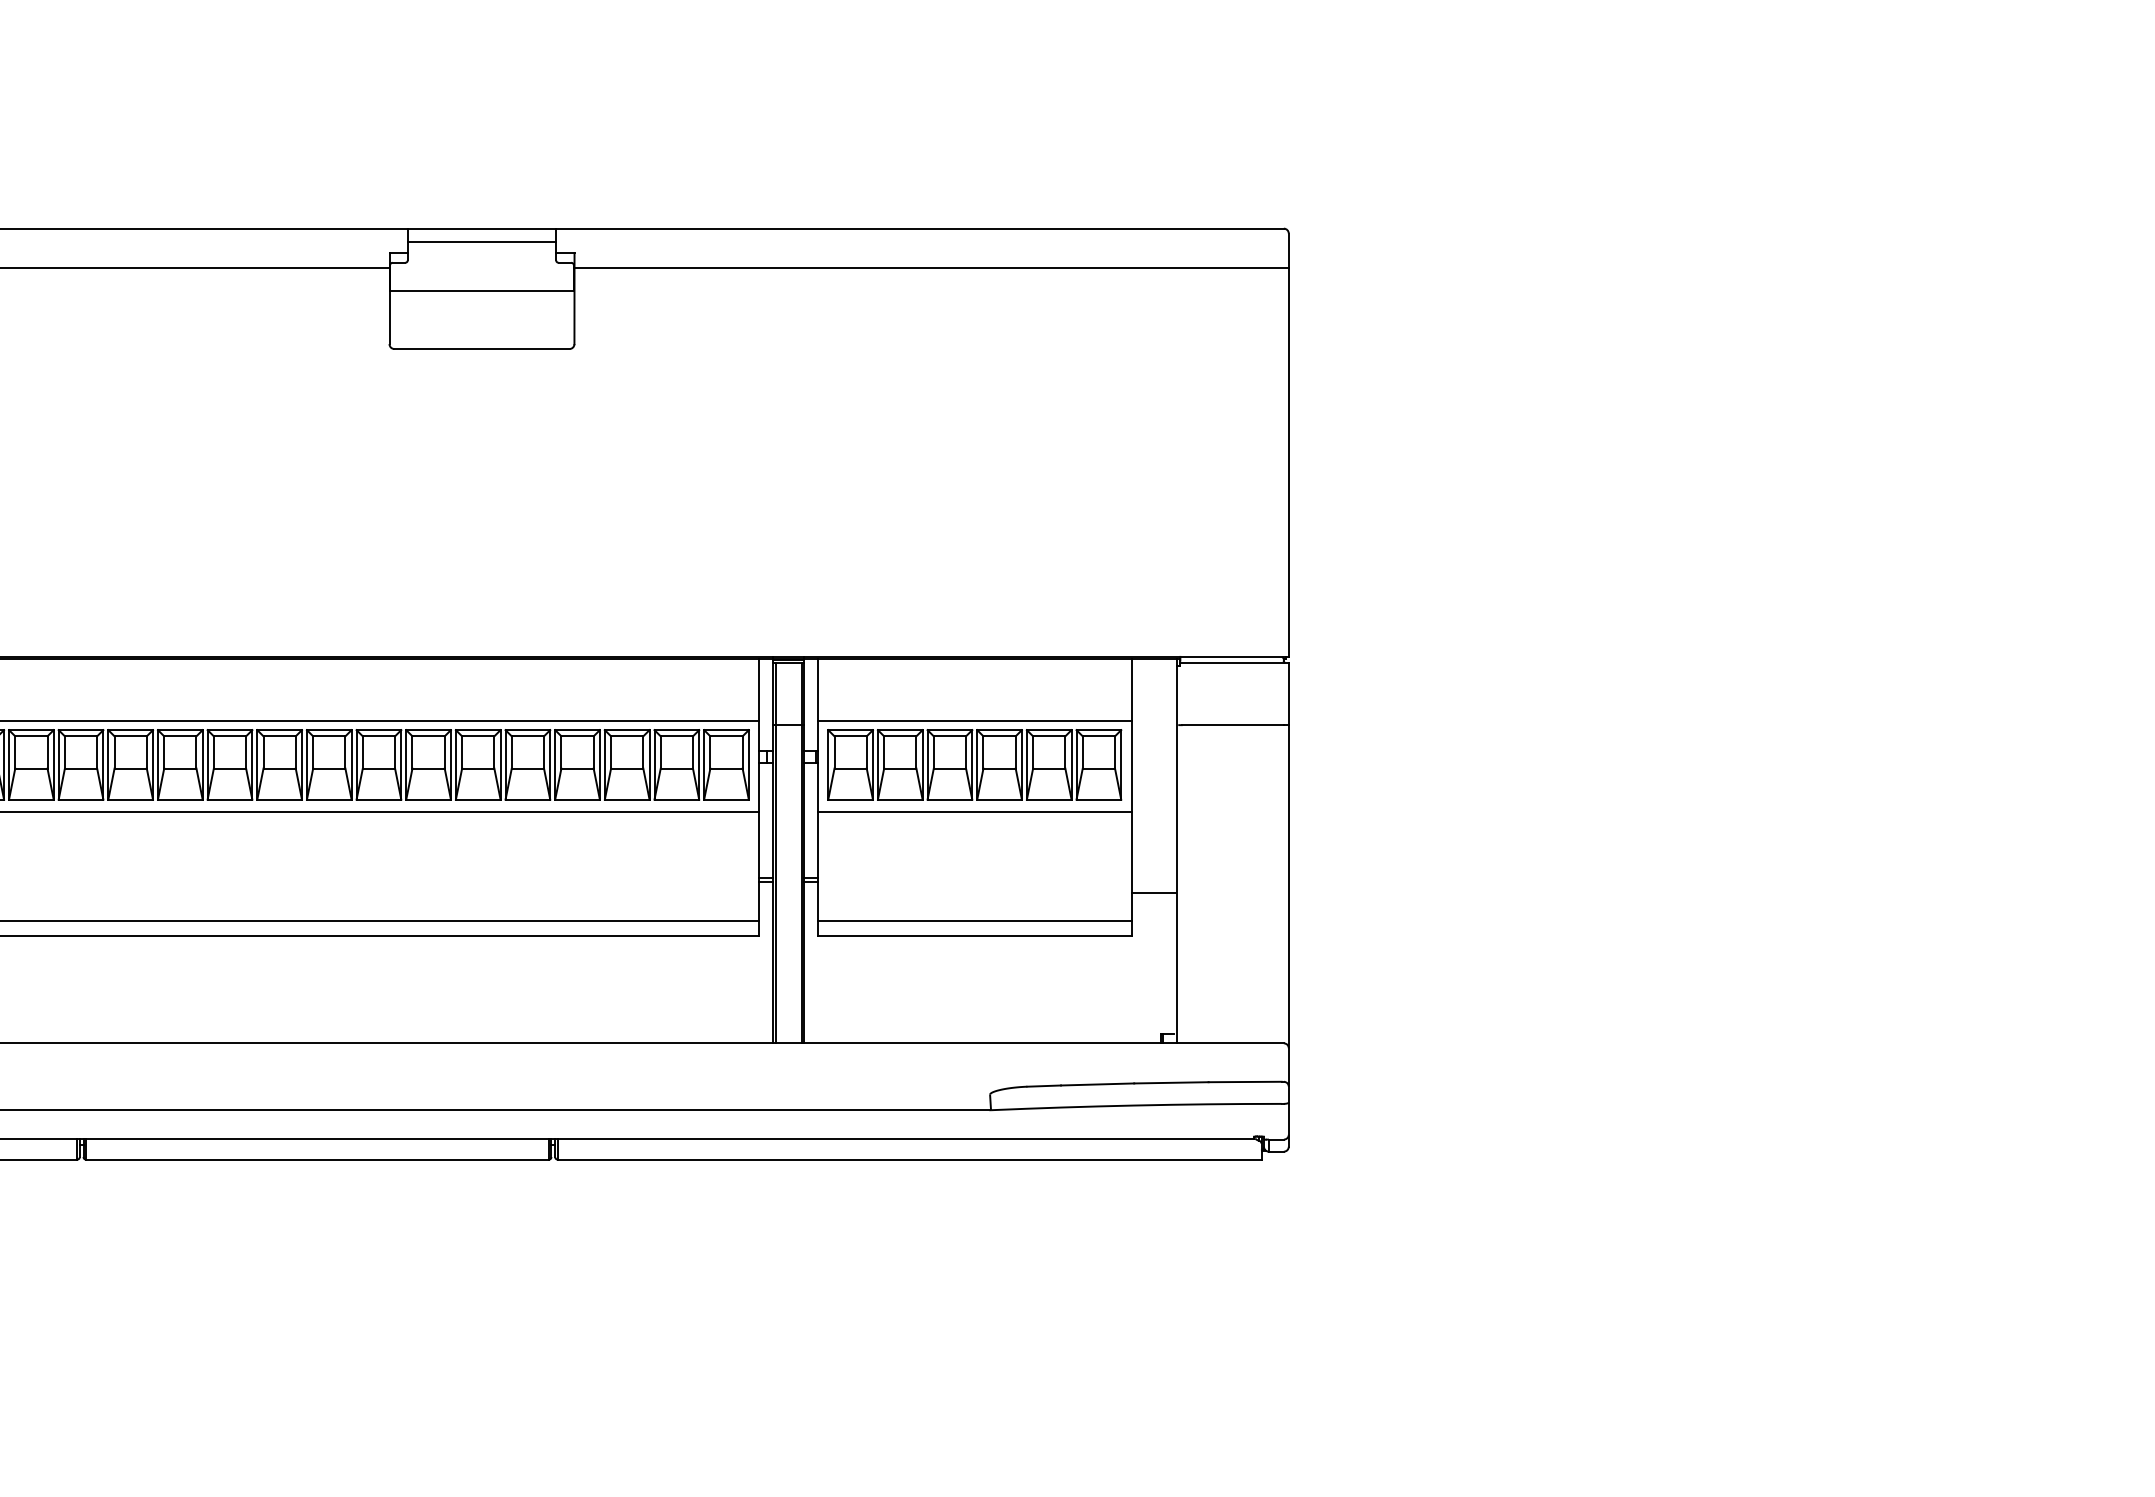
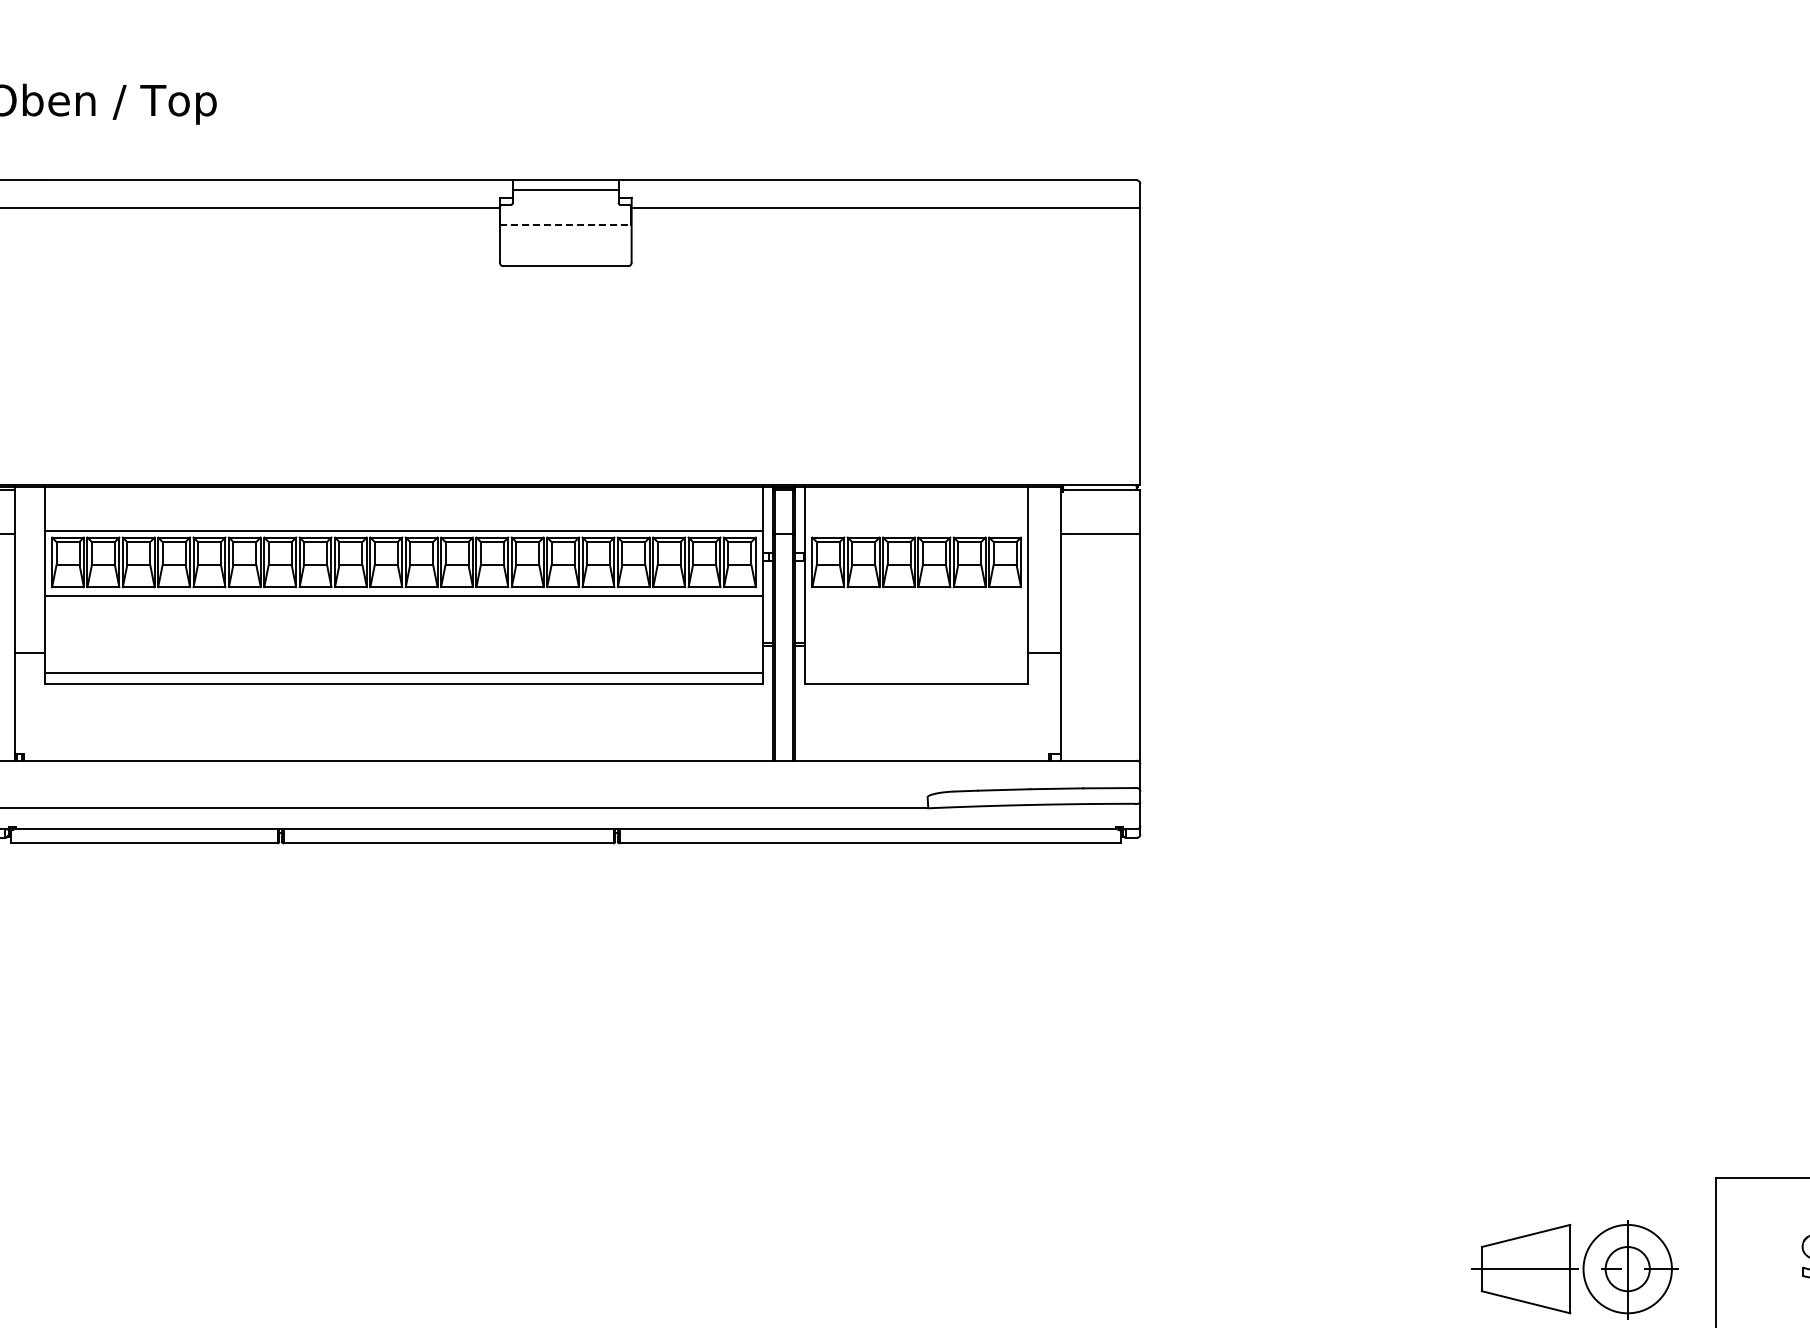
line: (481, 290) -> (565, 224), solid -> dashed
line: (974, 721) -> (916, 531), removed
line: (974, 811) -> (916, 595), removed
line: (974, 920) -> (916, 673), removed

